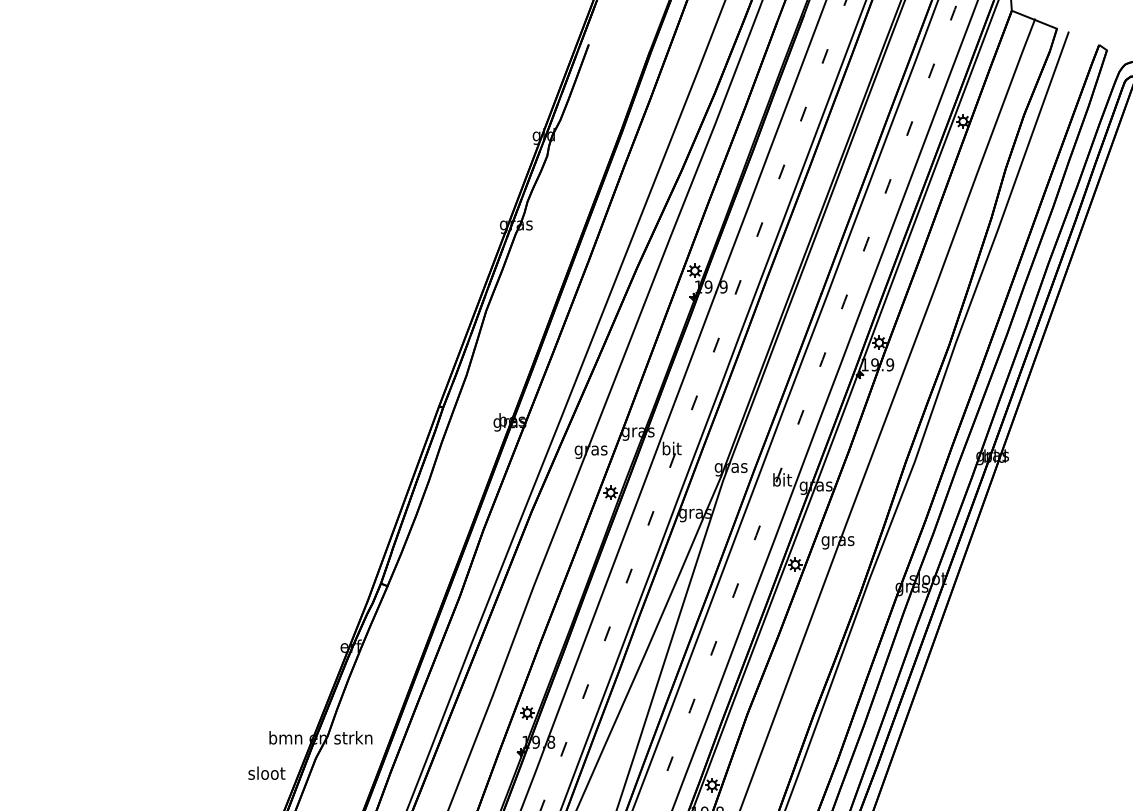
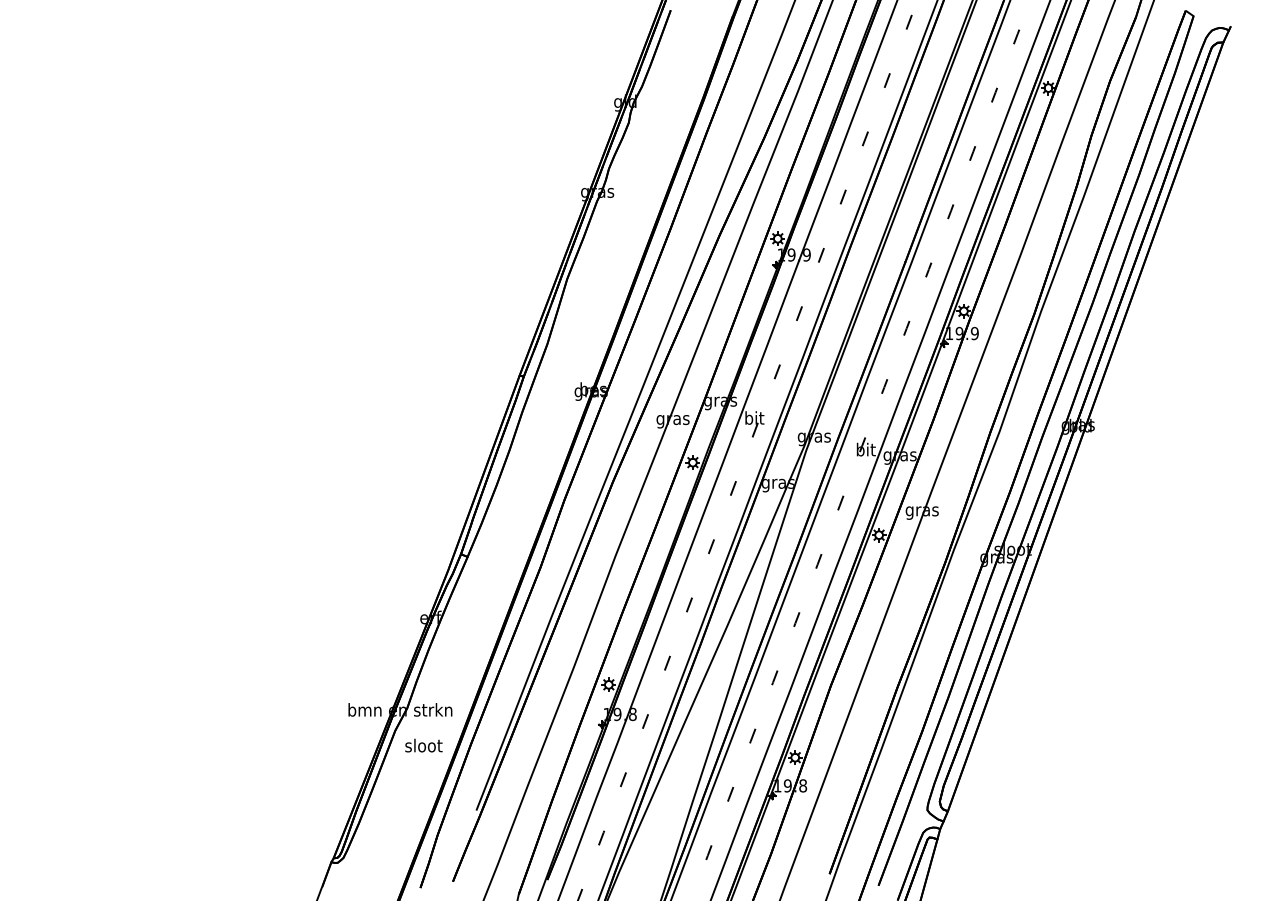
text: (266, 773) -> (423, 745), moved

